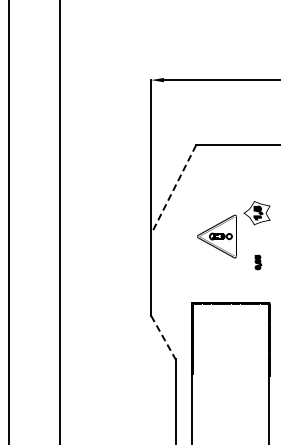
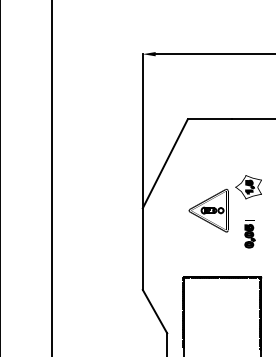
line: (173, 189) -> (165, 163), dashed -> solid
part: (258, 262) -> (250, 236), size x1.67
line: (163, 337) -> (155, 311), dashed -> solid

